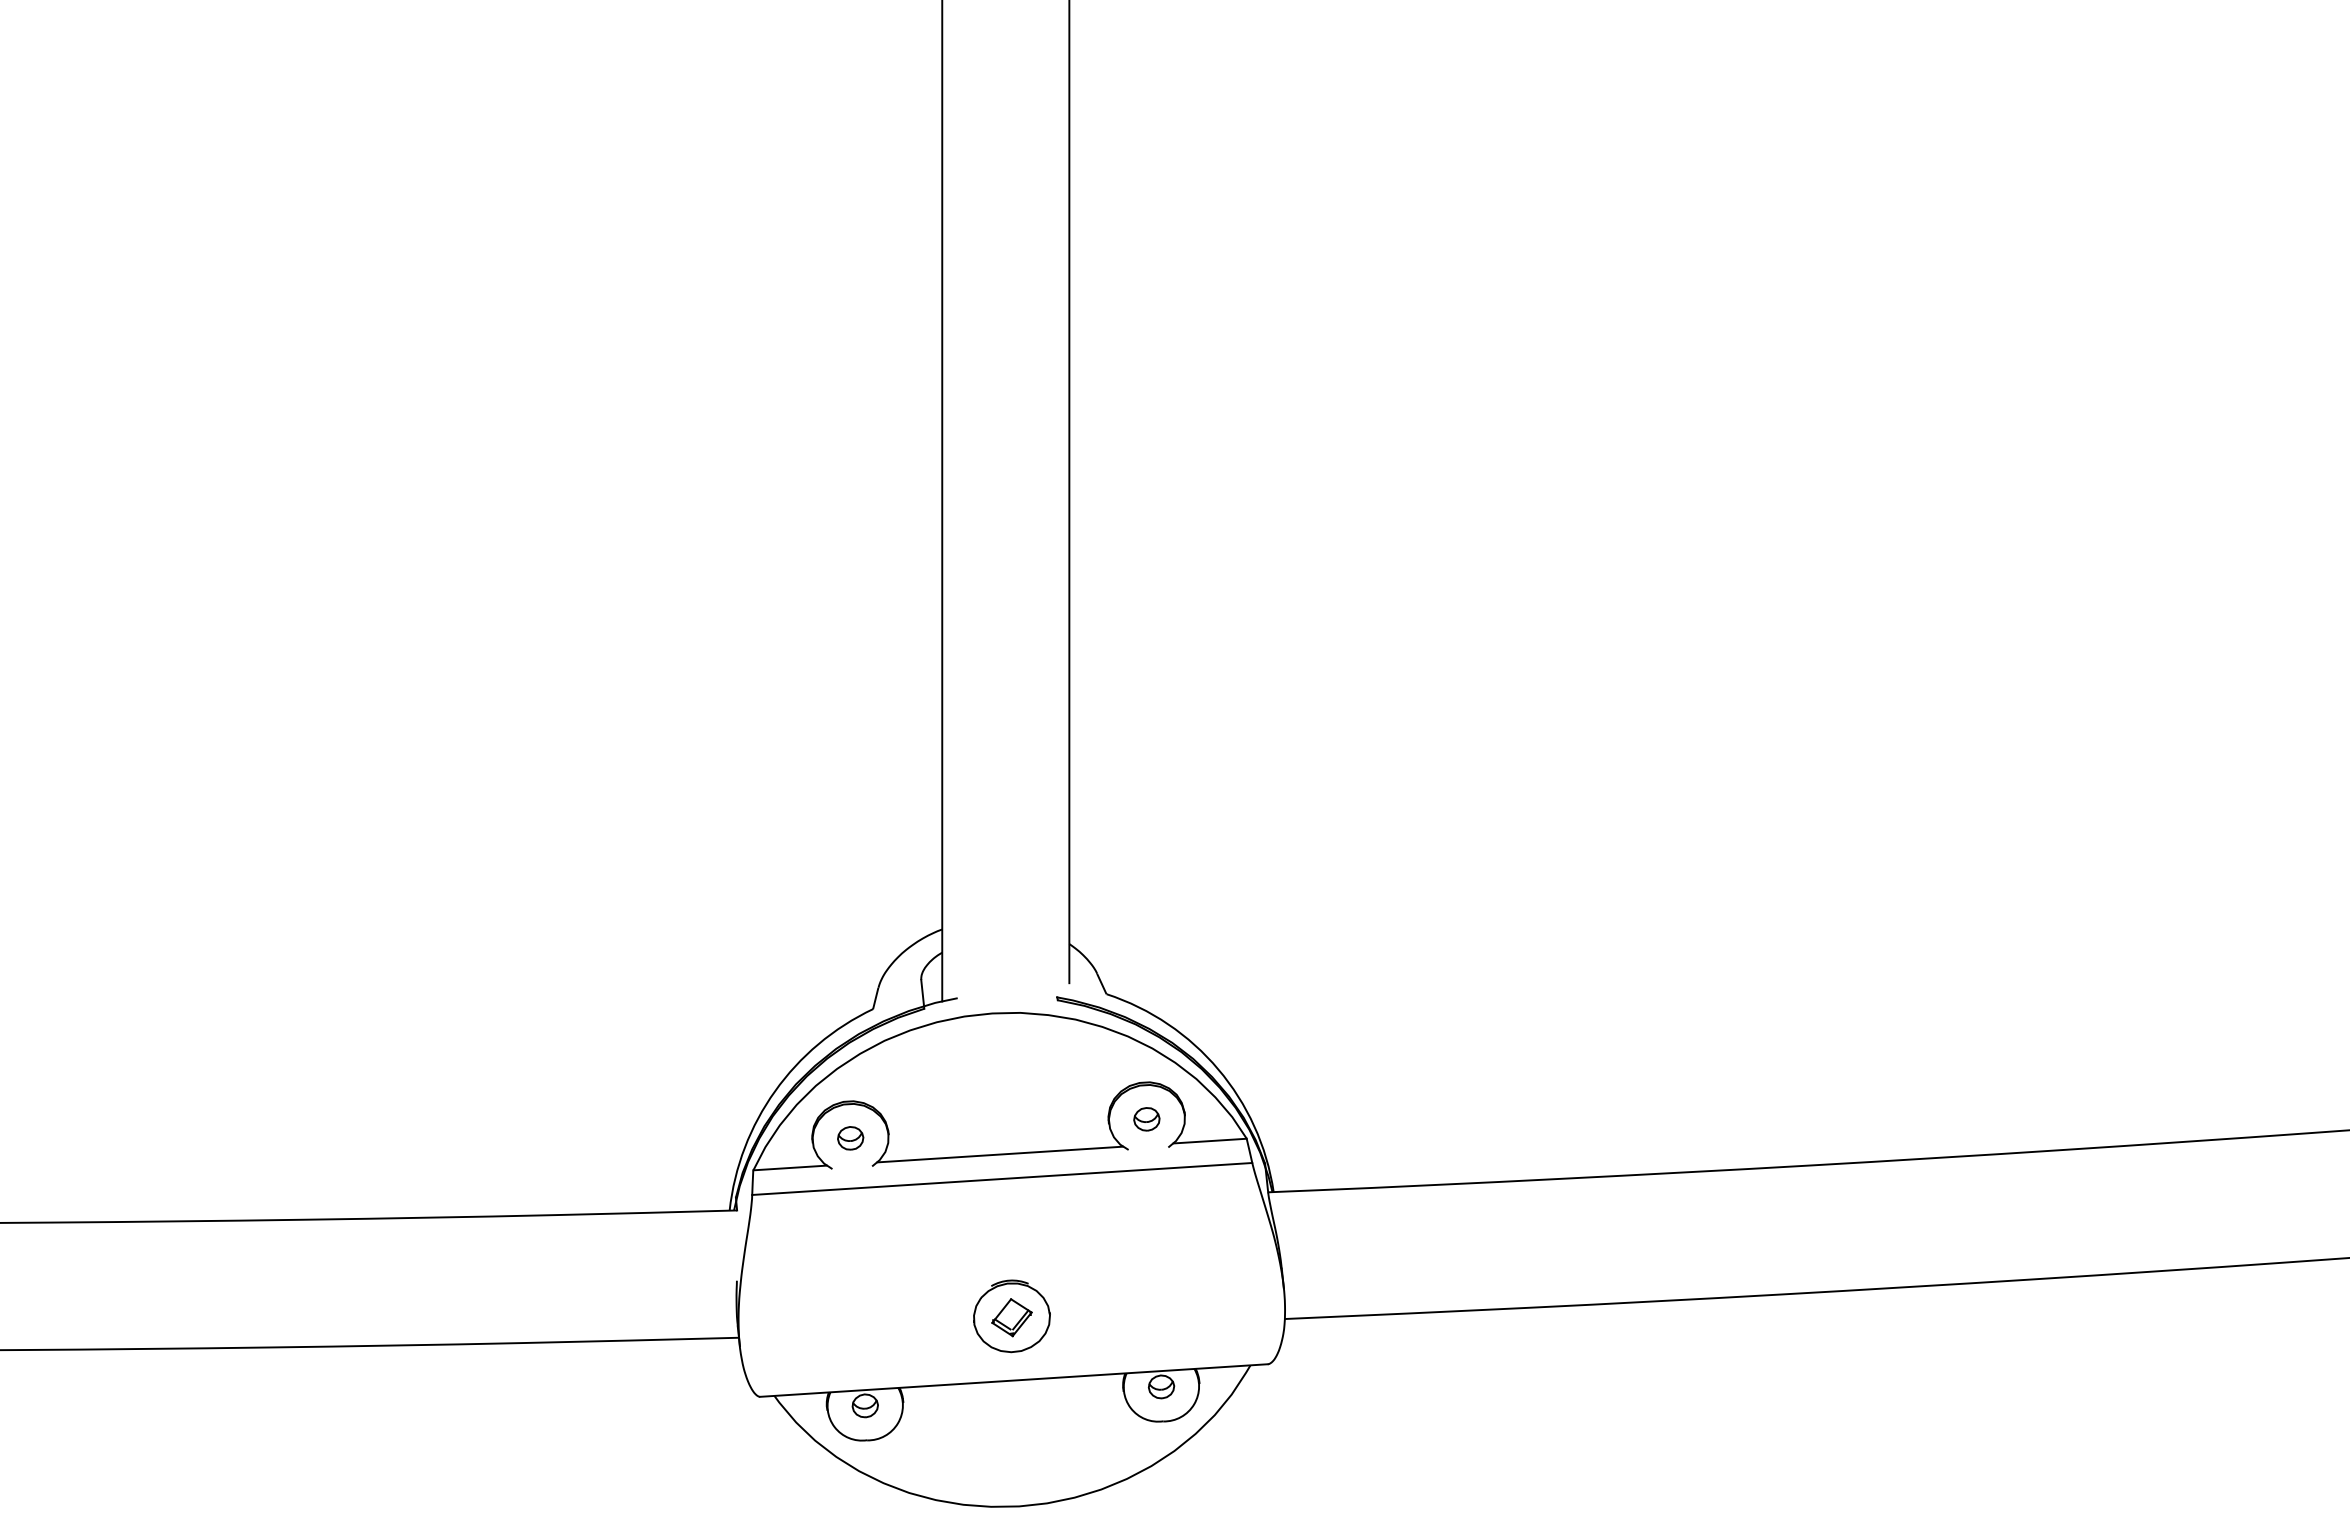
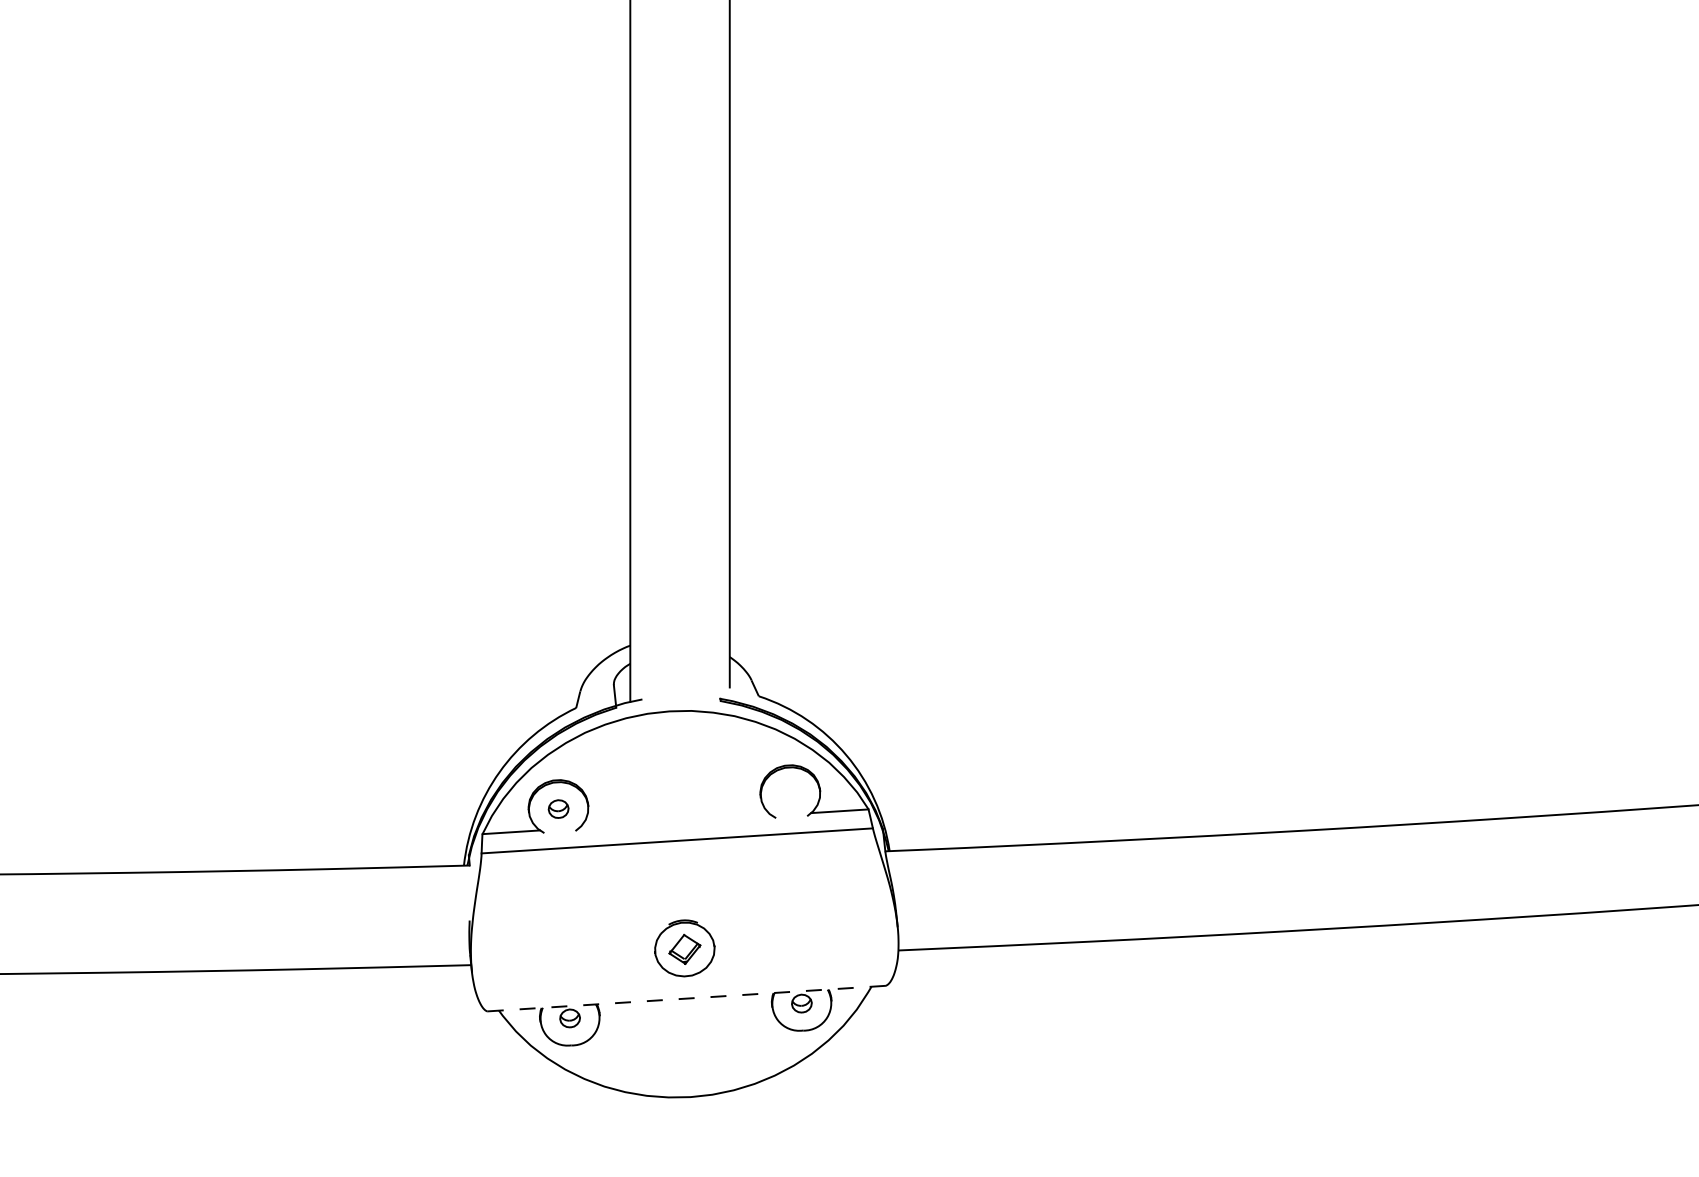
part: (1146, 1119) -> (790, 794), removed
line: (999, 1154) -> (675, 821), removed
line: (1014, 1380) -> (686, 998), solid -> dashed

